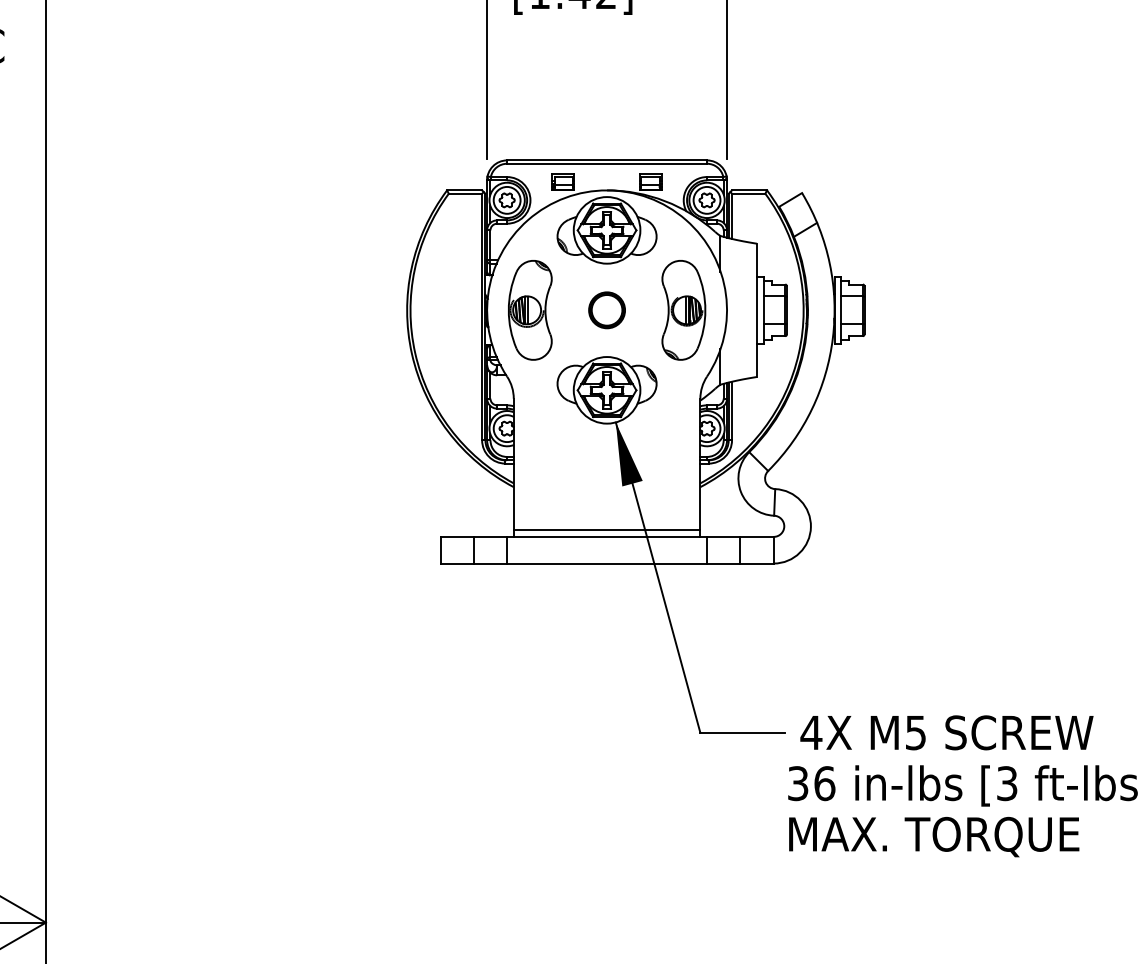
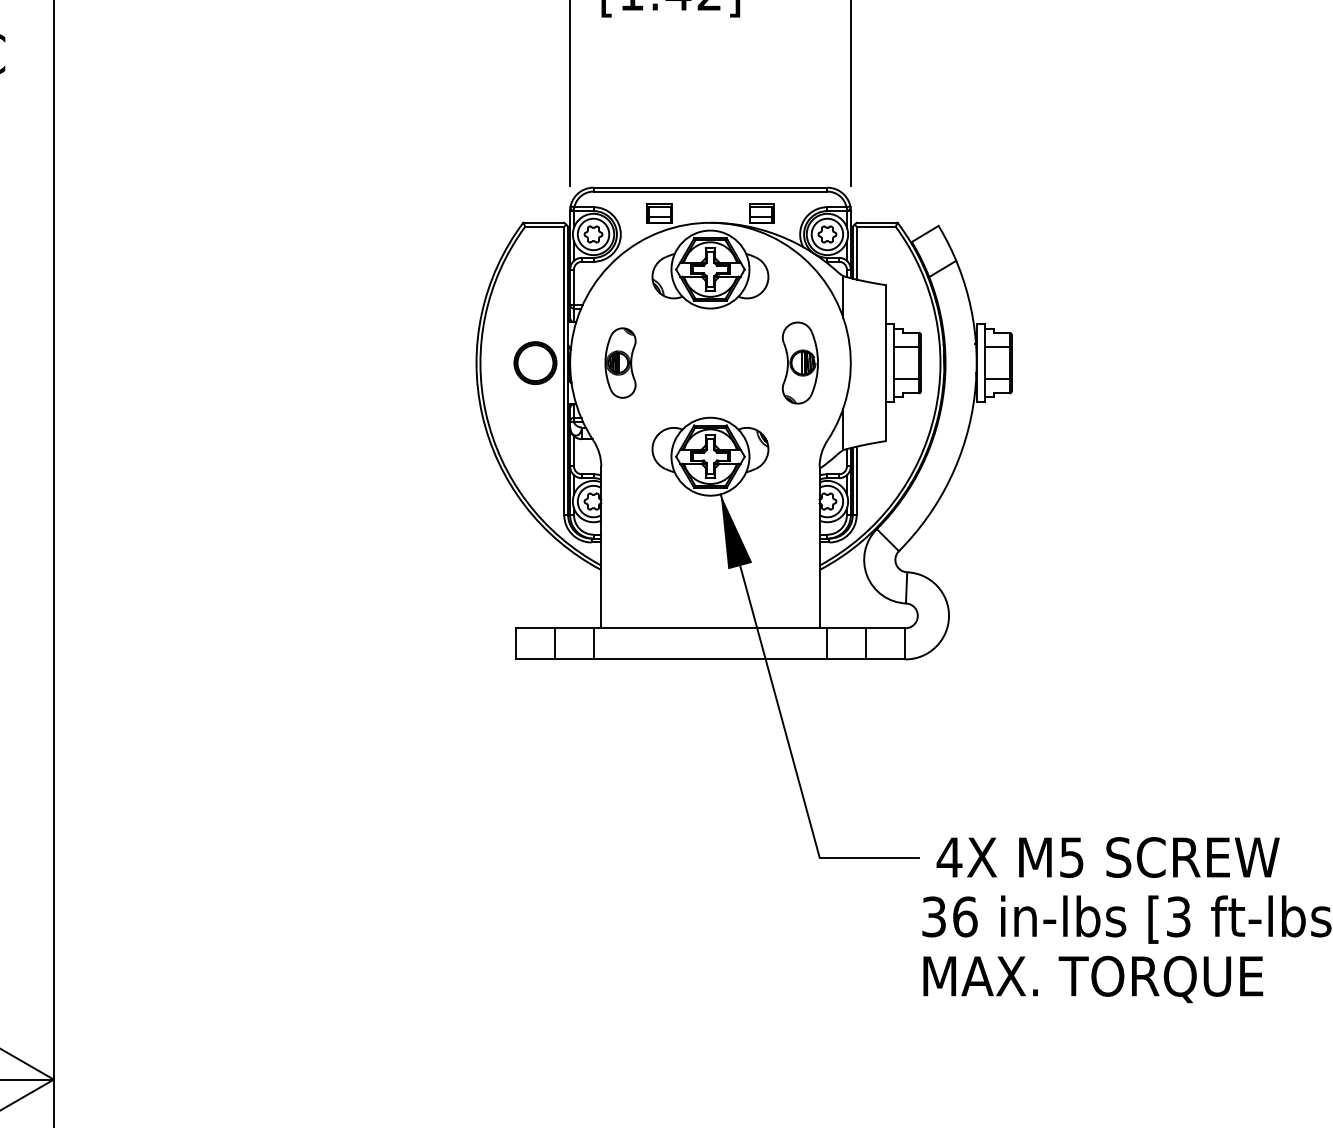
part: (530, 309) -> (620, 362), size x0.6
part: (684, 309) -> (800, 362), size x0.7
part: (607, 310) -> (535, 363), moved
line: (607, 530) -> (710, 620), removed

